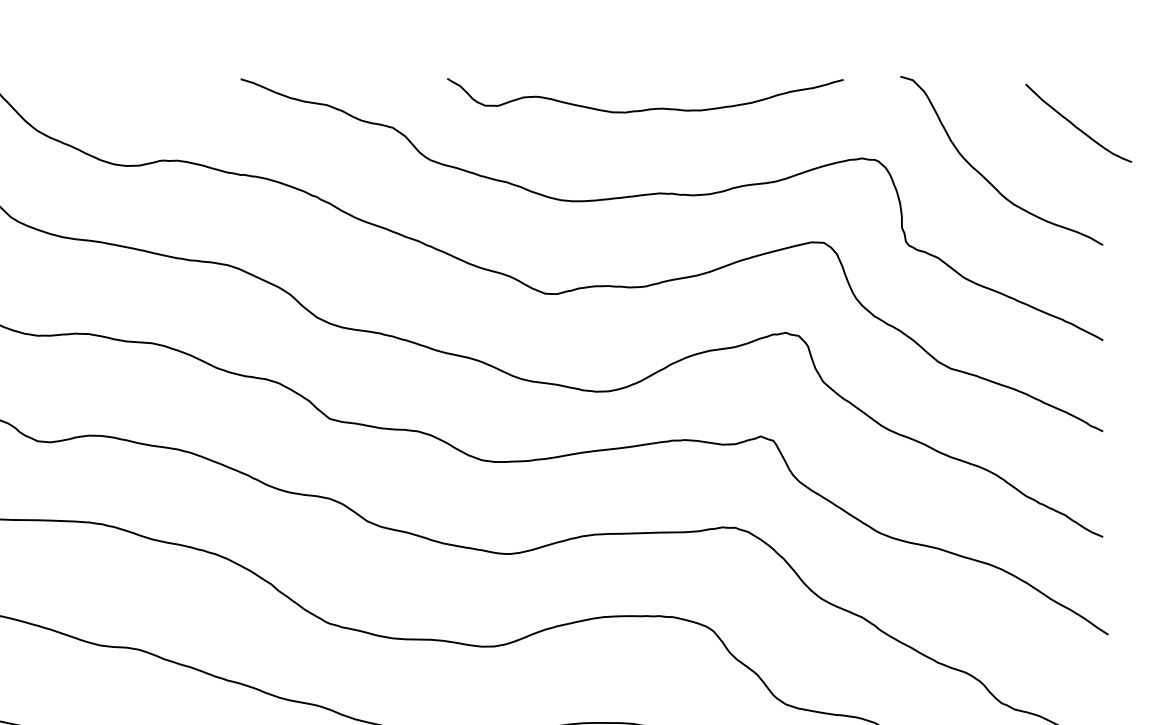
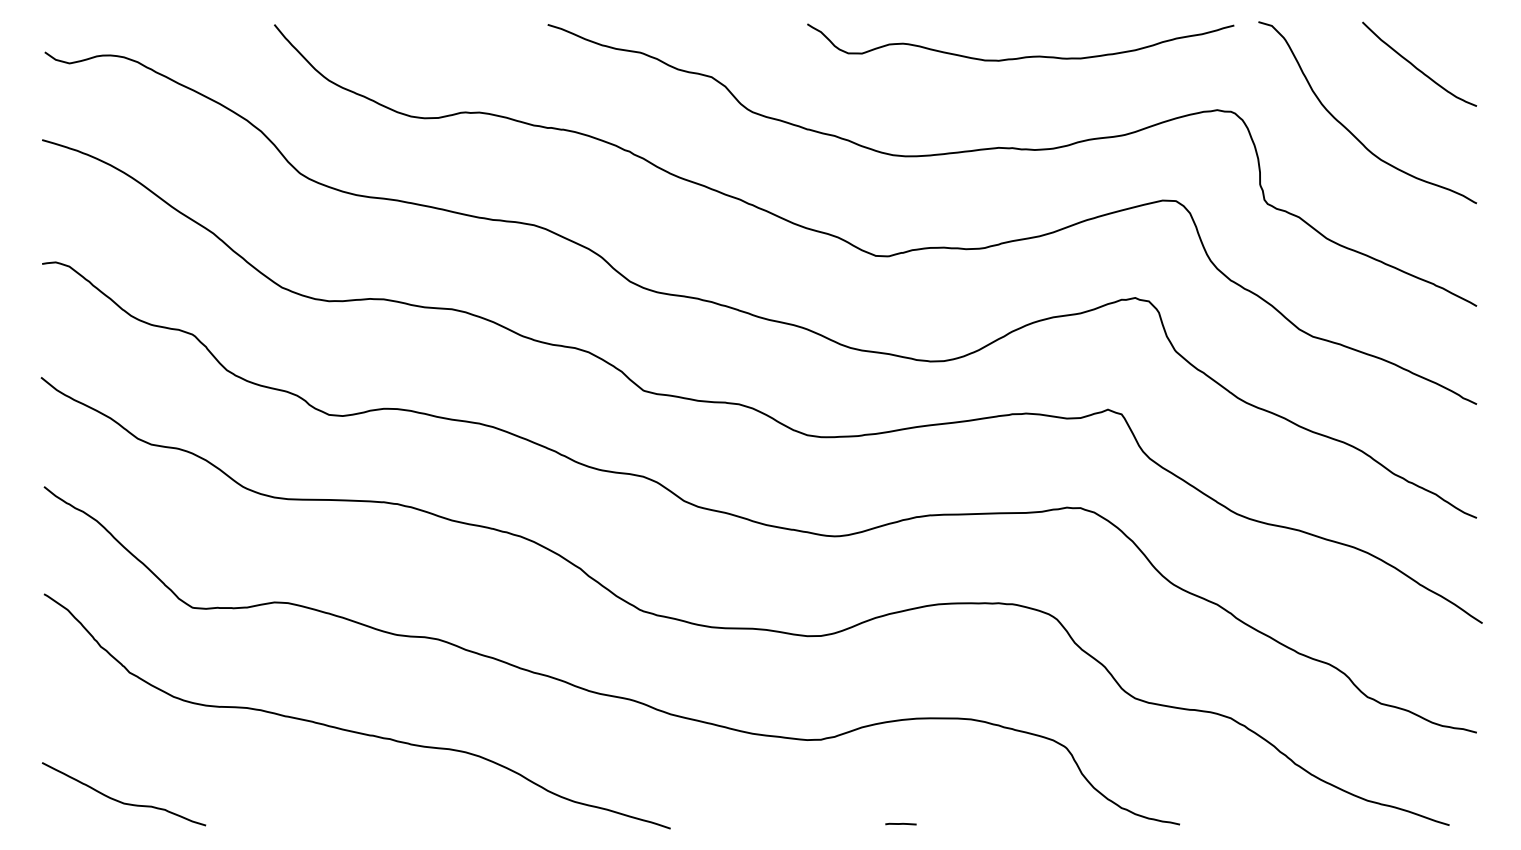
curve: (647, 108) -> (1023, 56), moved
curve: (1075, 125) -> (1416, 66), moved

